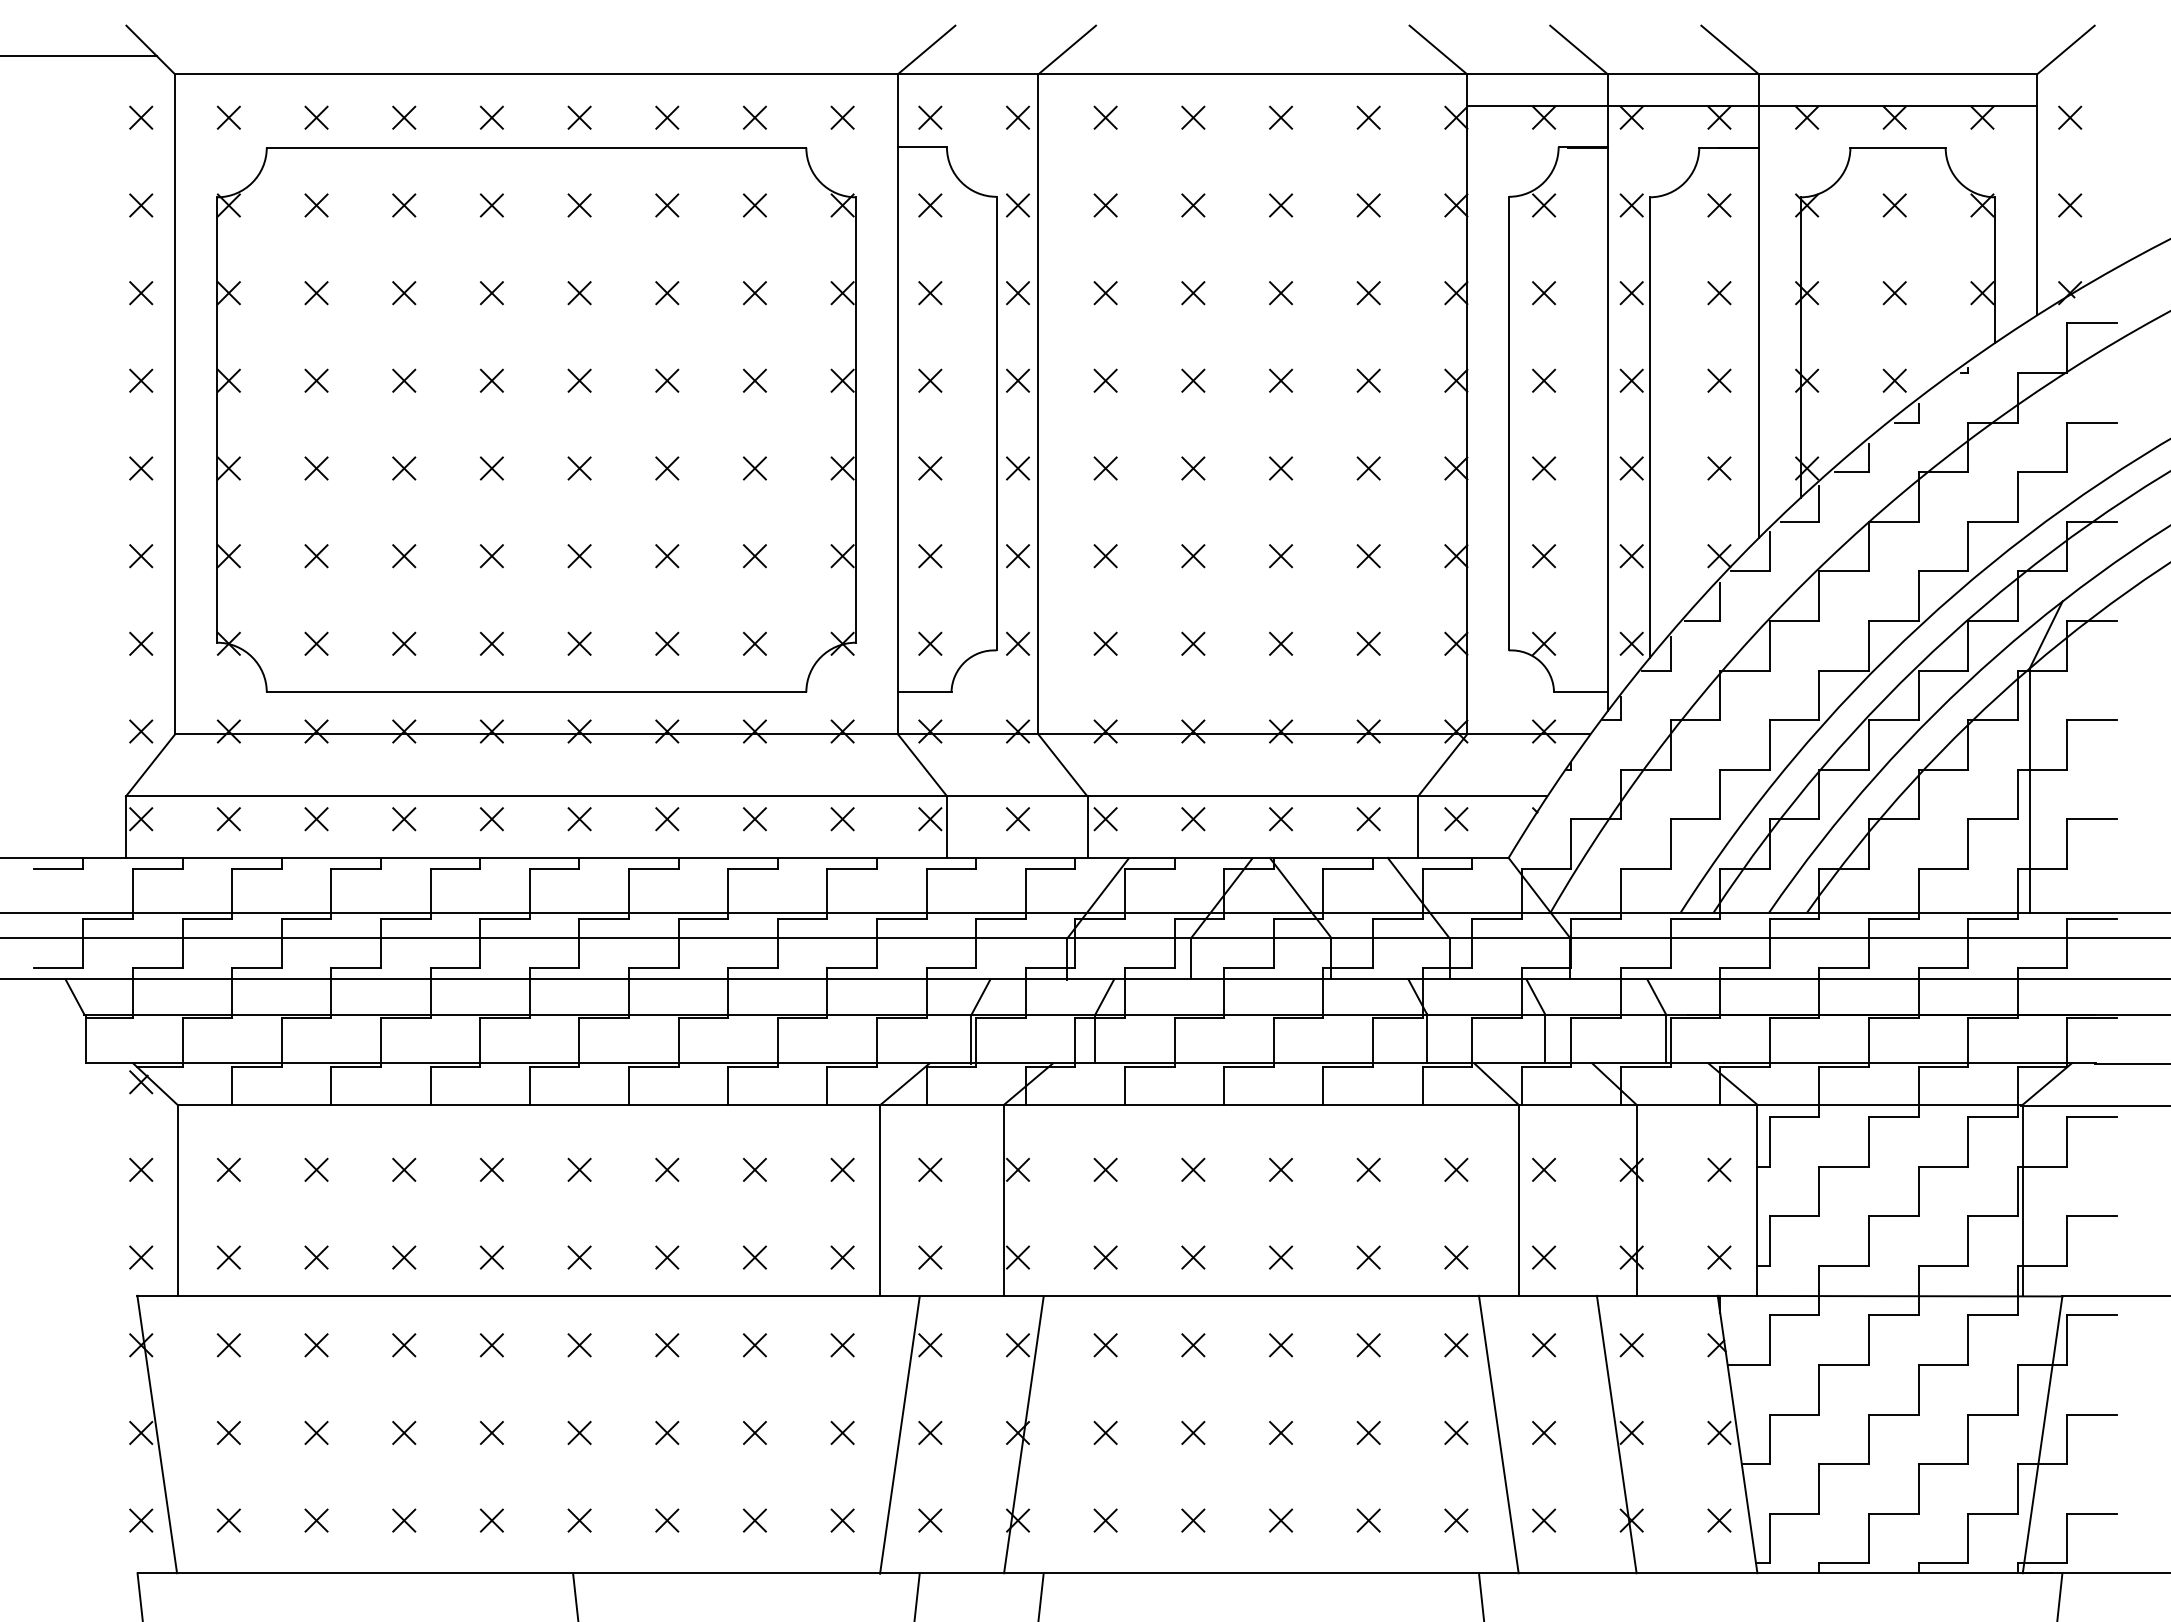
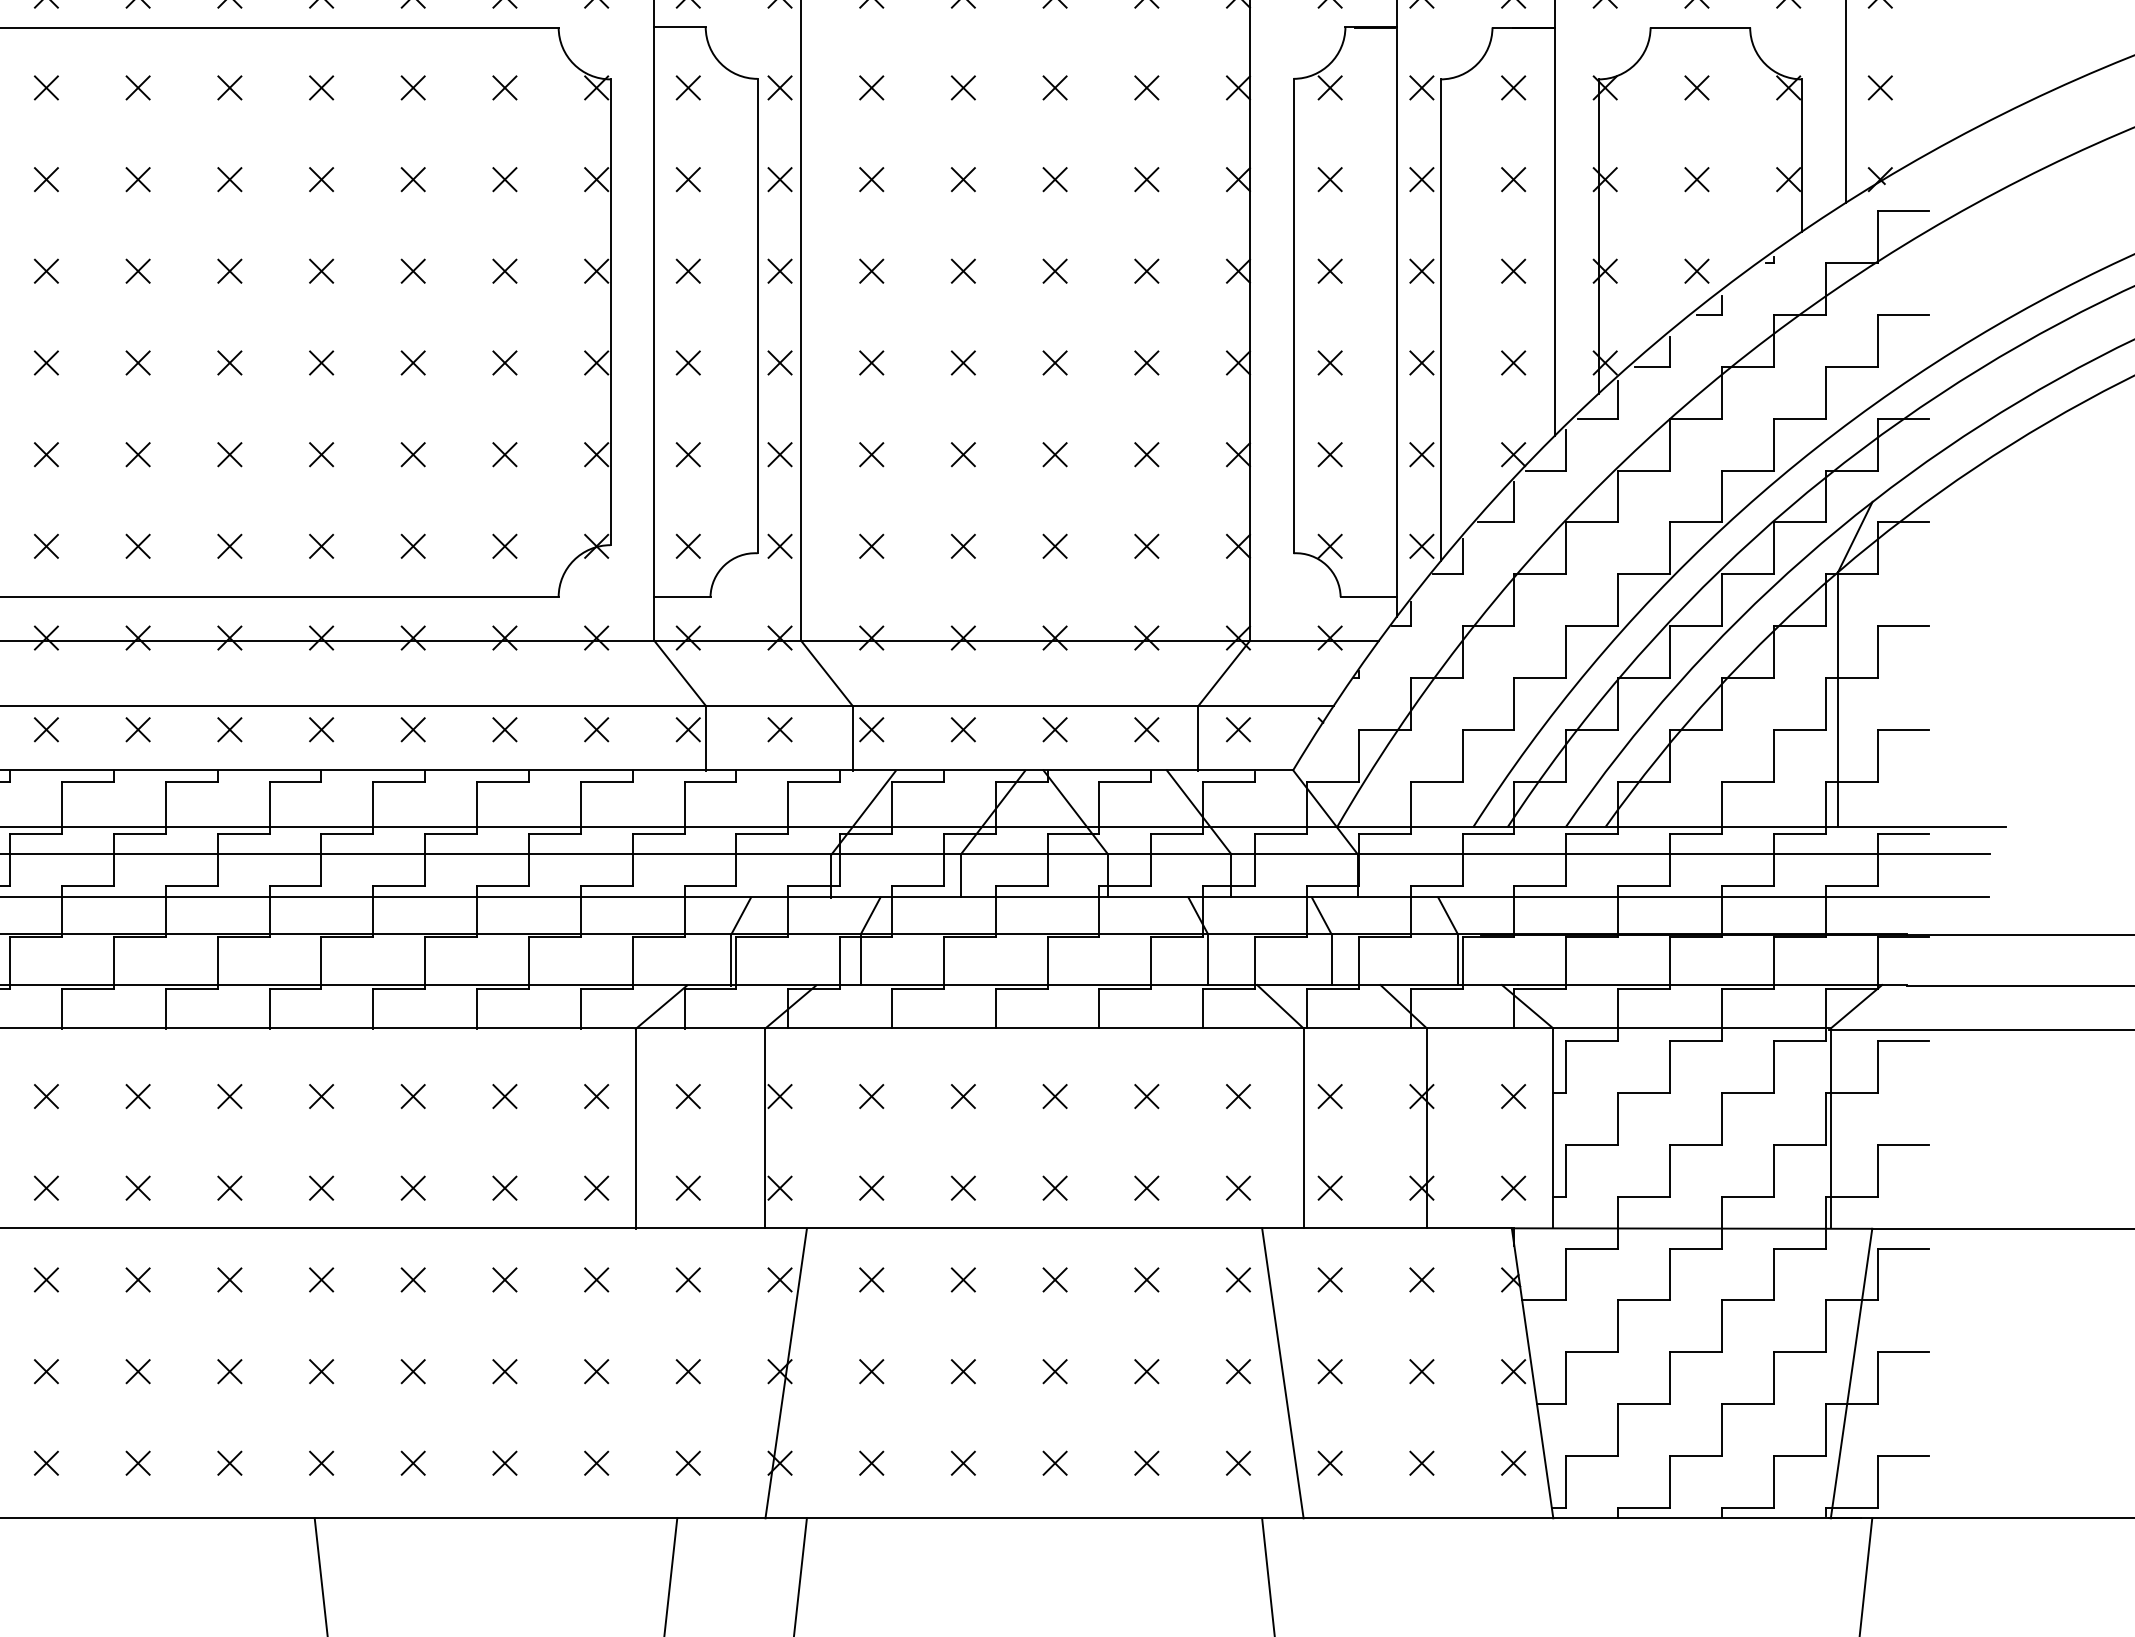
line: (899, 1434) -> (656, 1373), removed
line: (1616, 1434) -> (1405, 1373), removed

